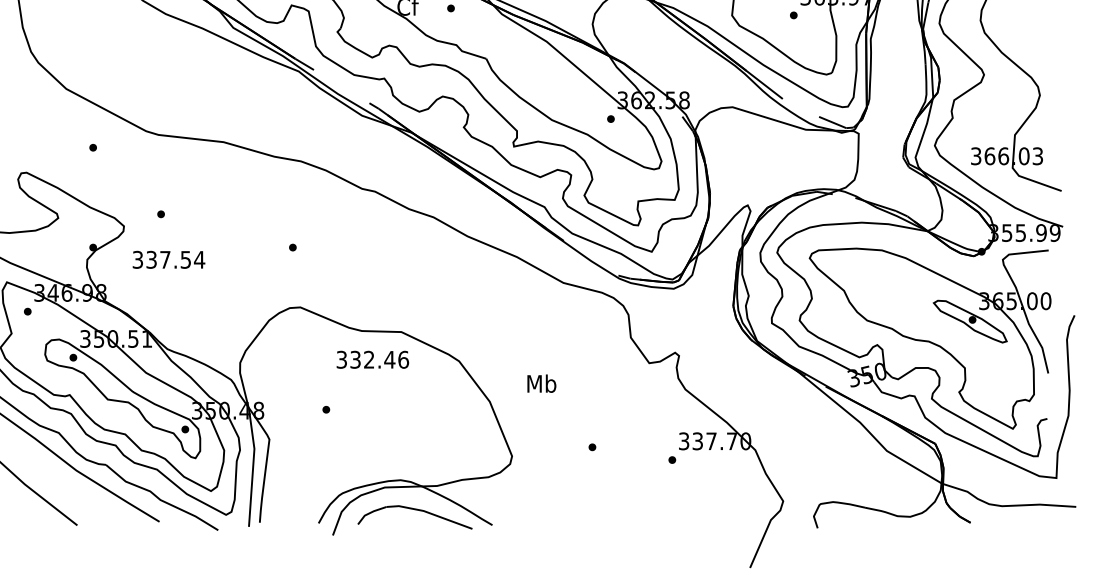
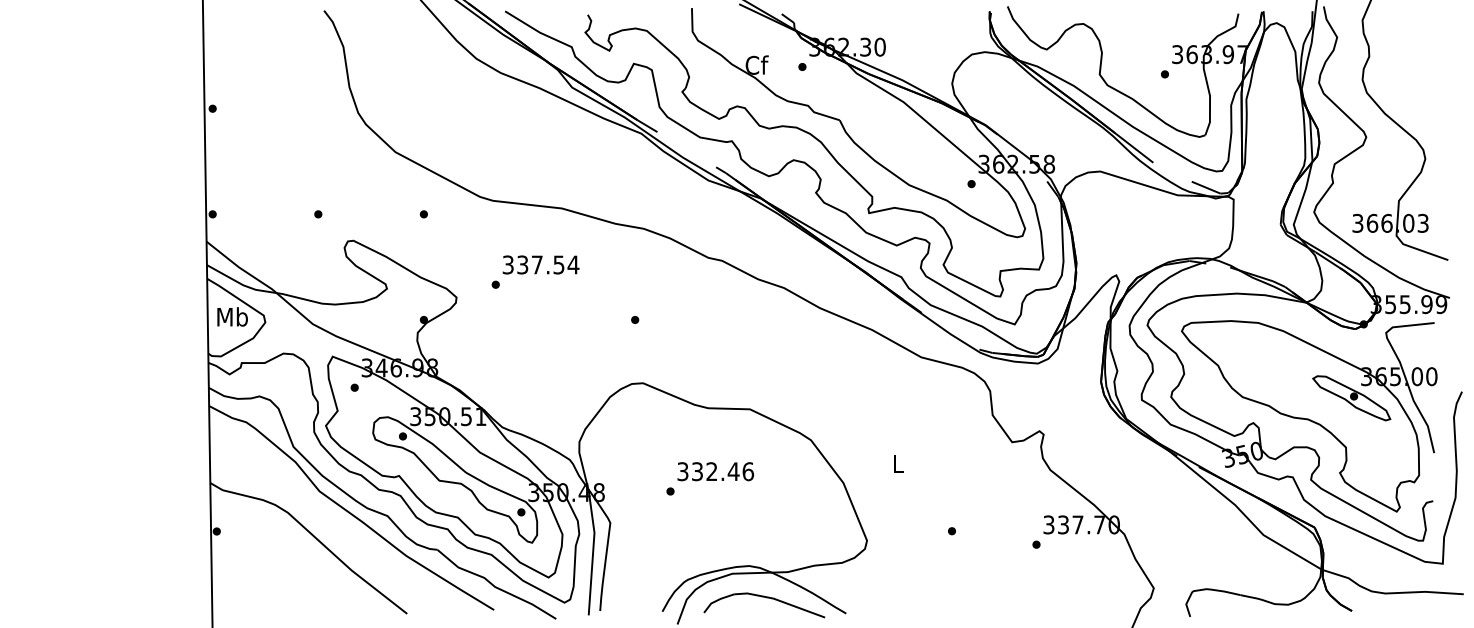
text: (168, 259) -> (540, 264), moved
text: (372, 359) -> (715, 471), moved
text: (541, 383) -> (898, 463), Mb -> L

